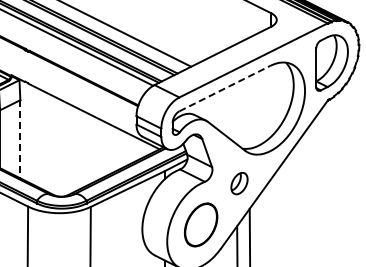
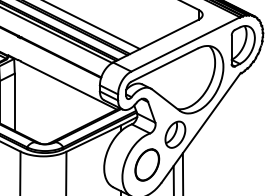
line: (224, 88) -> (164, 65), dashed -> solid
line: (20, 139) -> (14, 102), dashed -> solid
part: (239, 183) -> (175, 134), size x1.67

